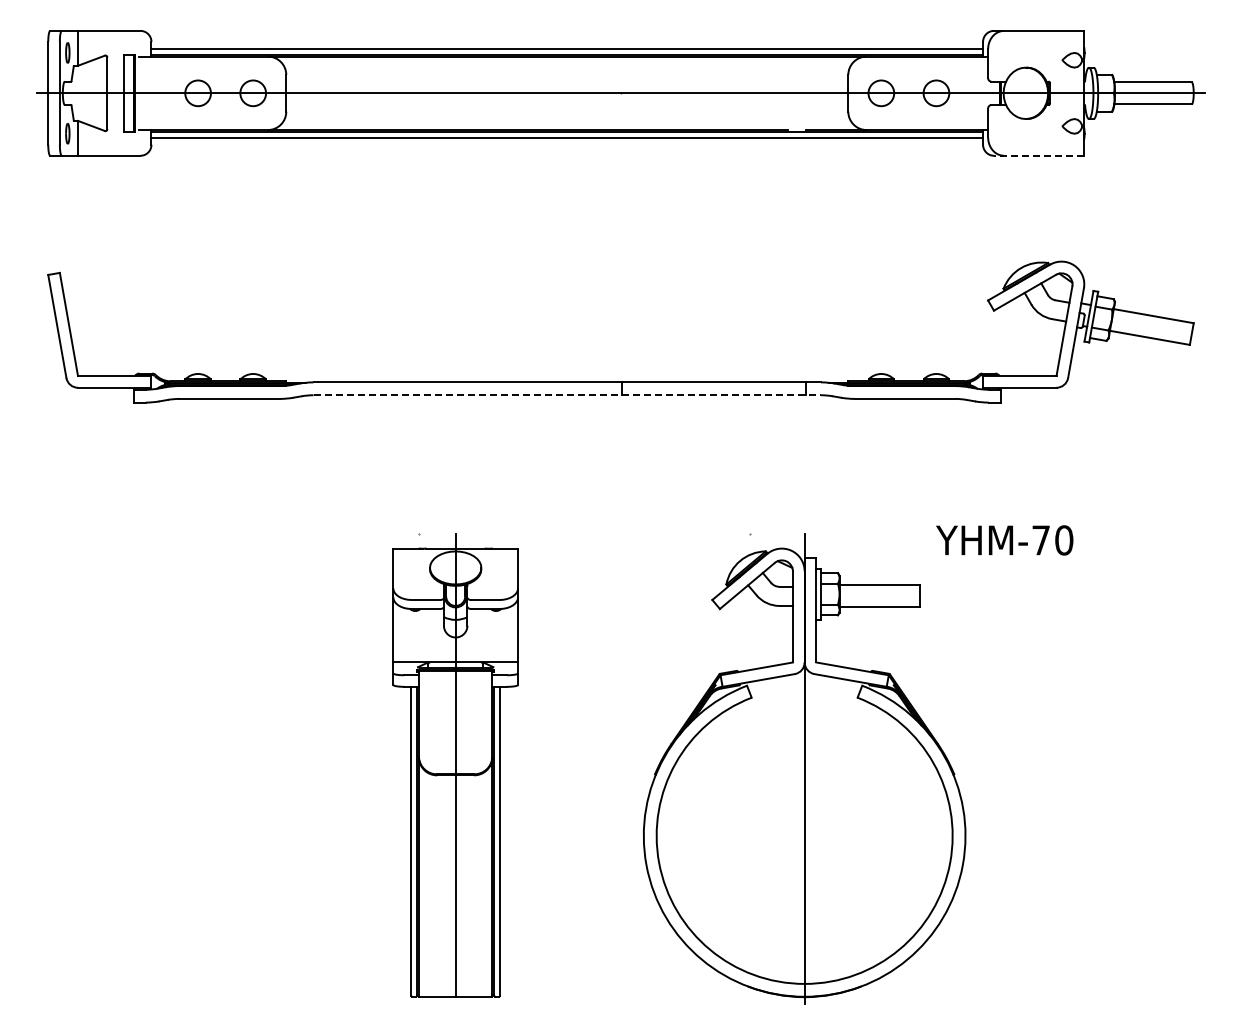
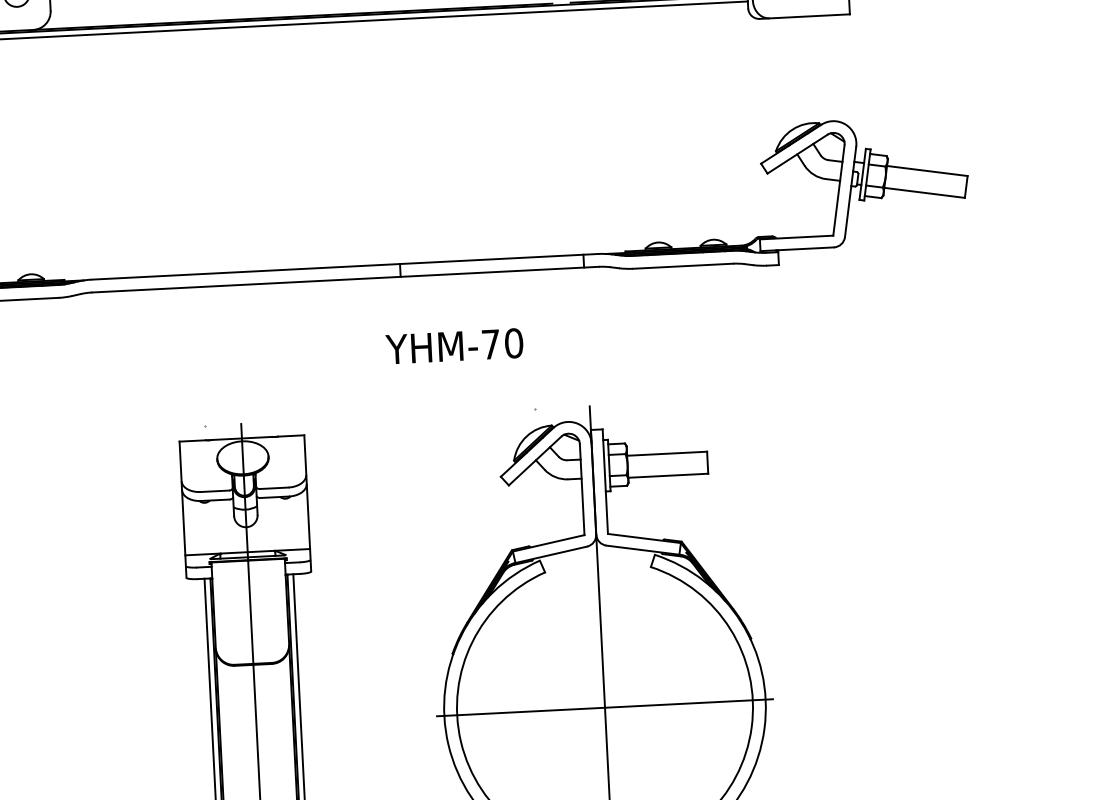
line: (1038, 155) -> (804, 16), dashed -> solid
line: (567, 395) -> (345, 279), dashed -> solid
text: (1004, 540) -> (454, 346), moved
line: (804, 835) -> (604, 707), added

